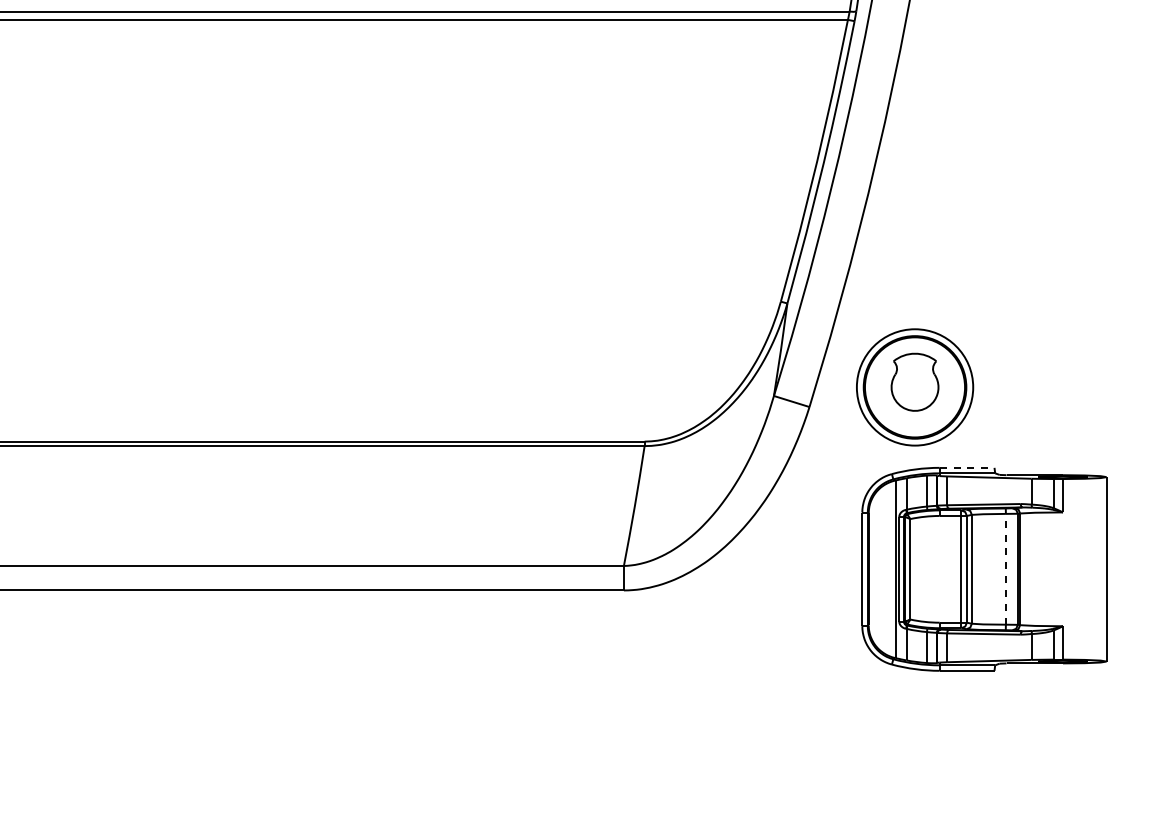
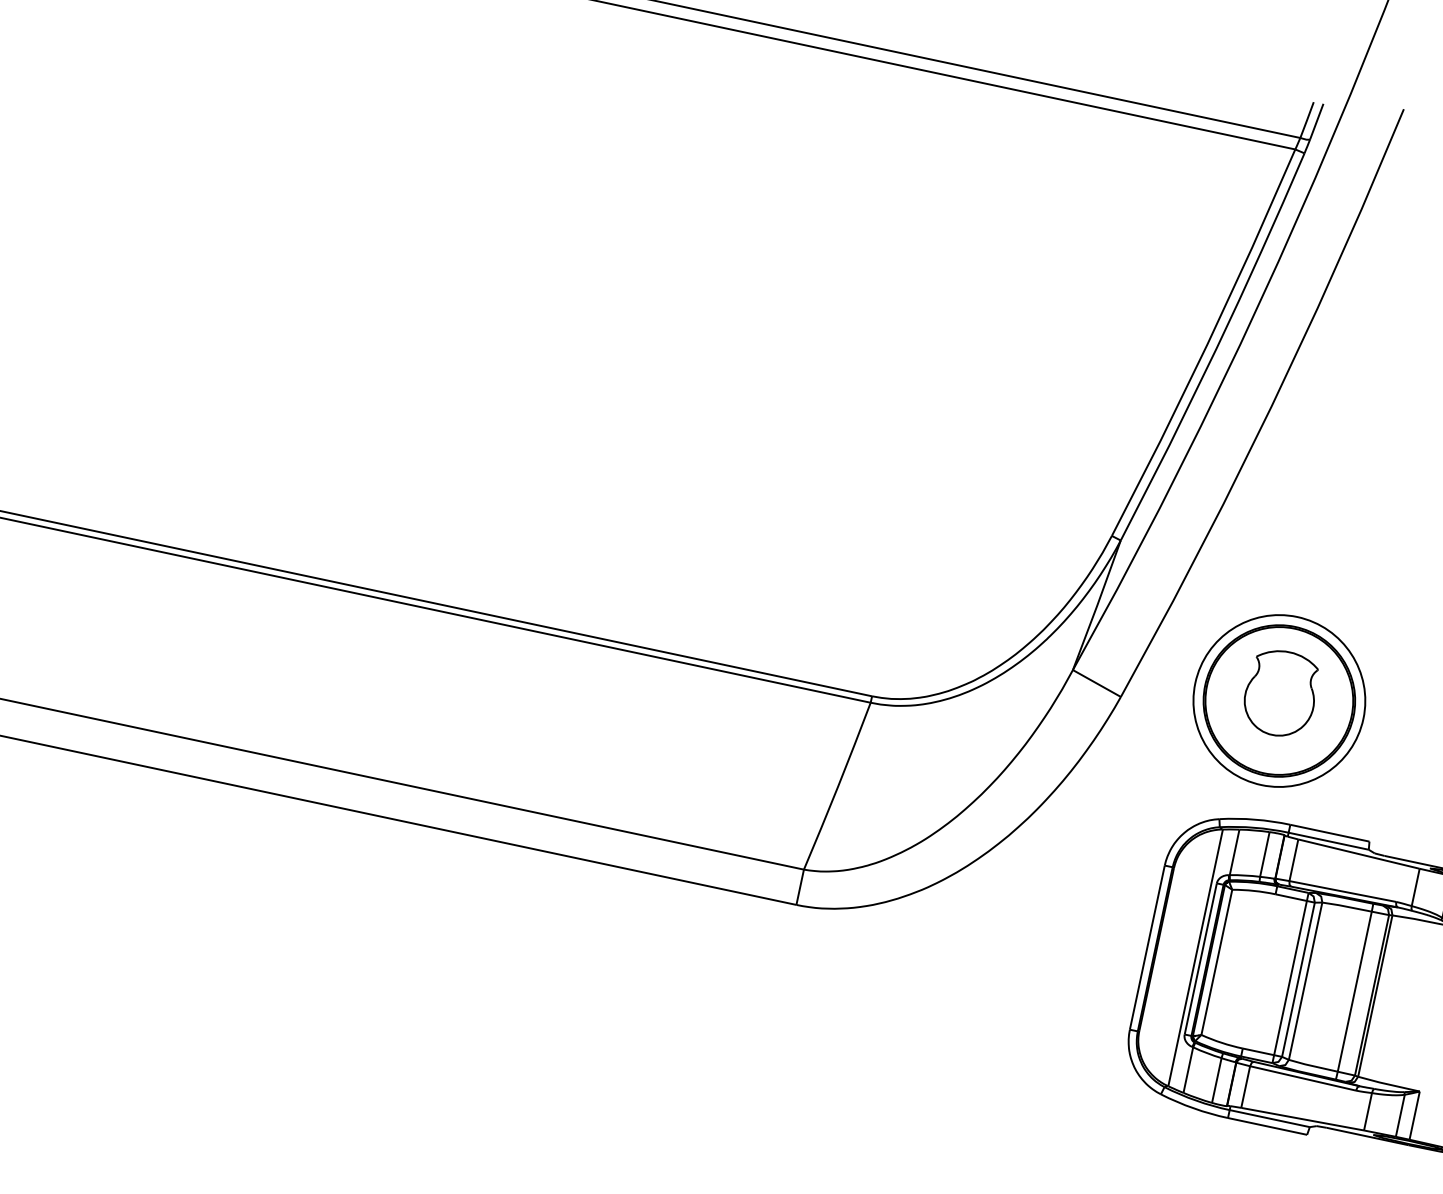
line: (967, 467) -> (1330, 832), dashed -> solid
line: (1005, 568) -> (1354, 990), dashed -> solid

